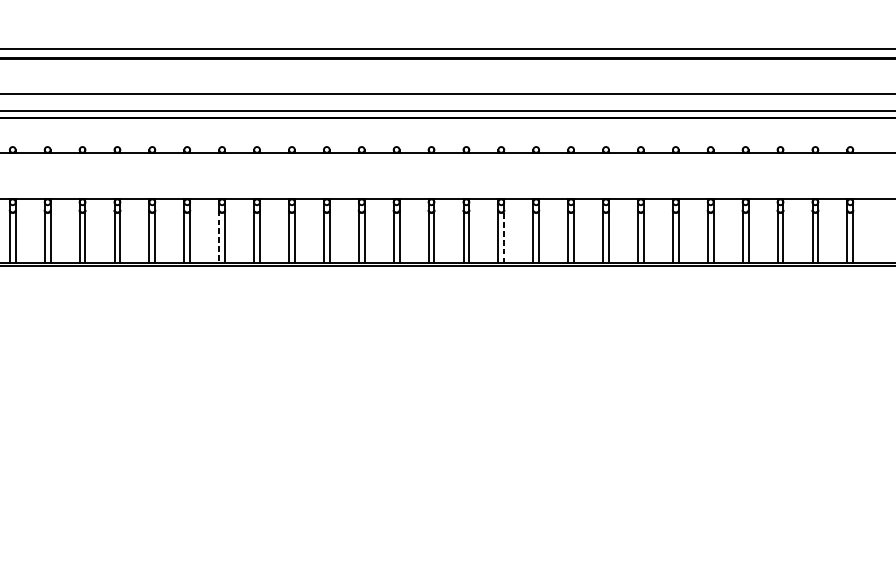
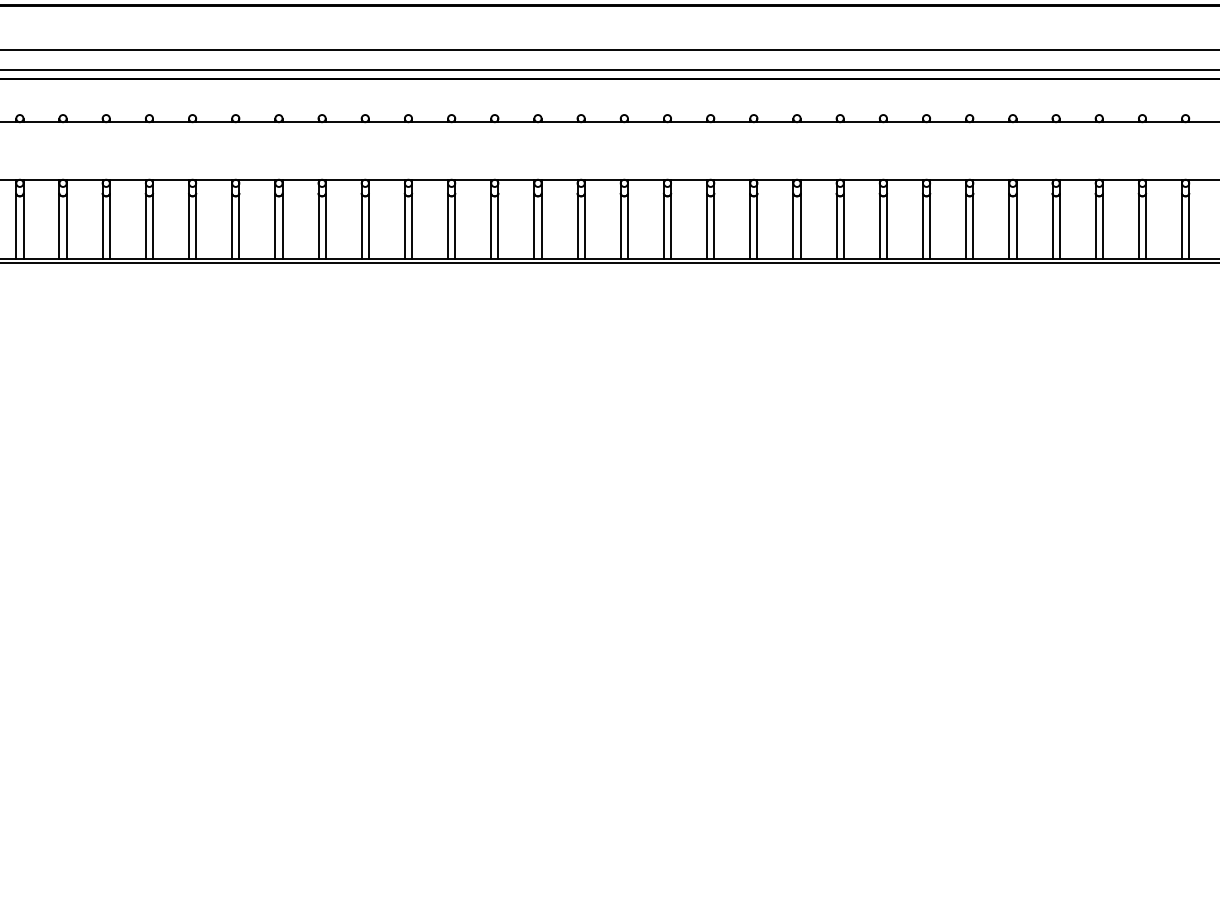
line: (219, 237) -> (448, 226), dashed -> solid
line: (504, 237) -> (800, 226), dashed -> solid

